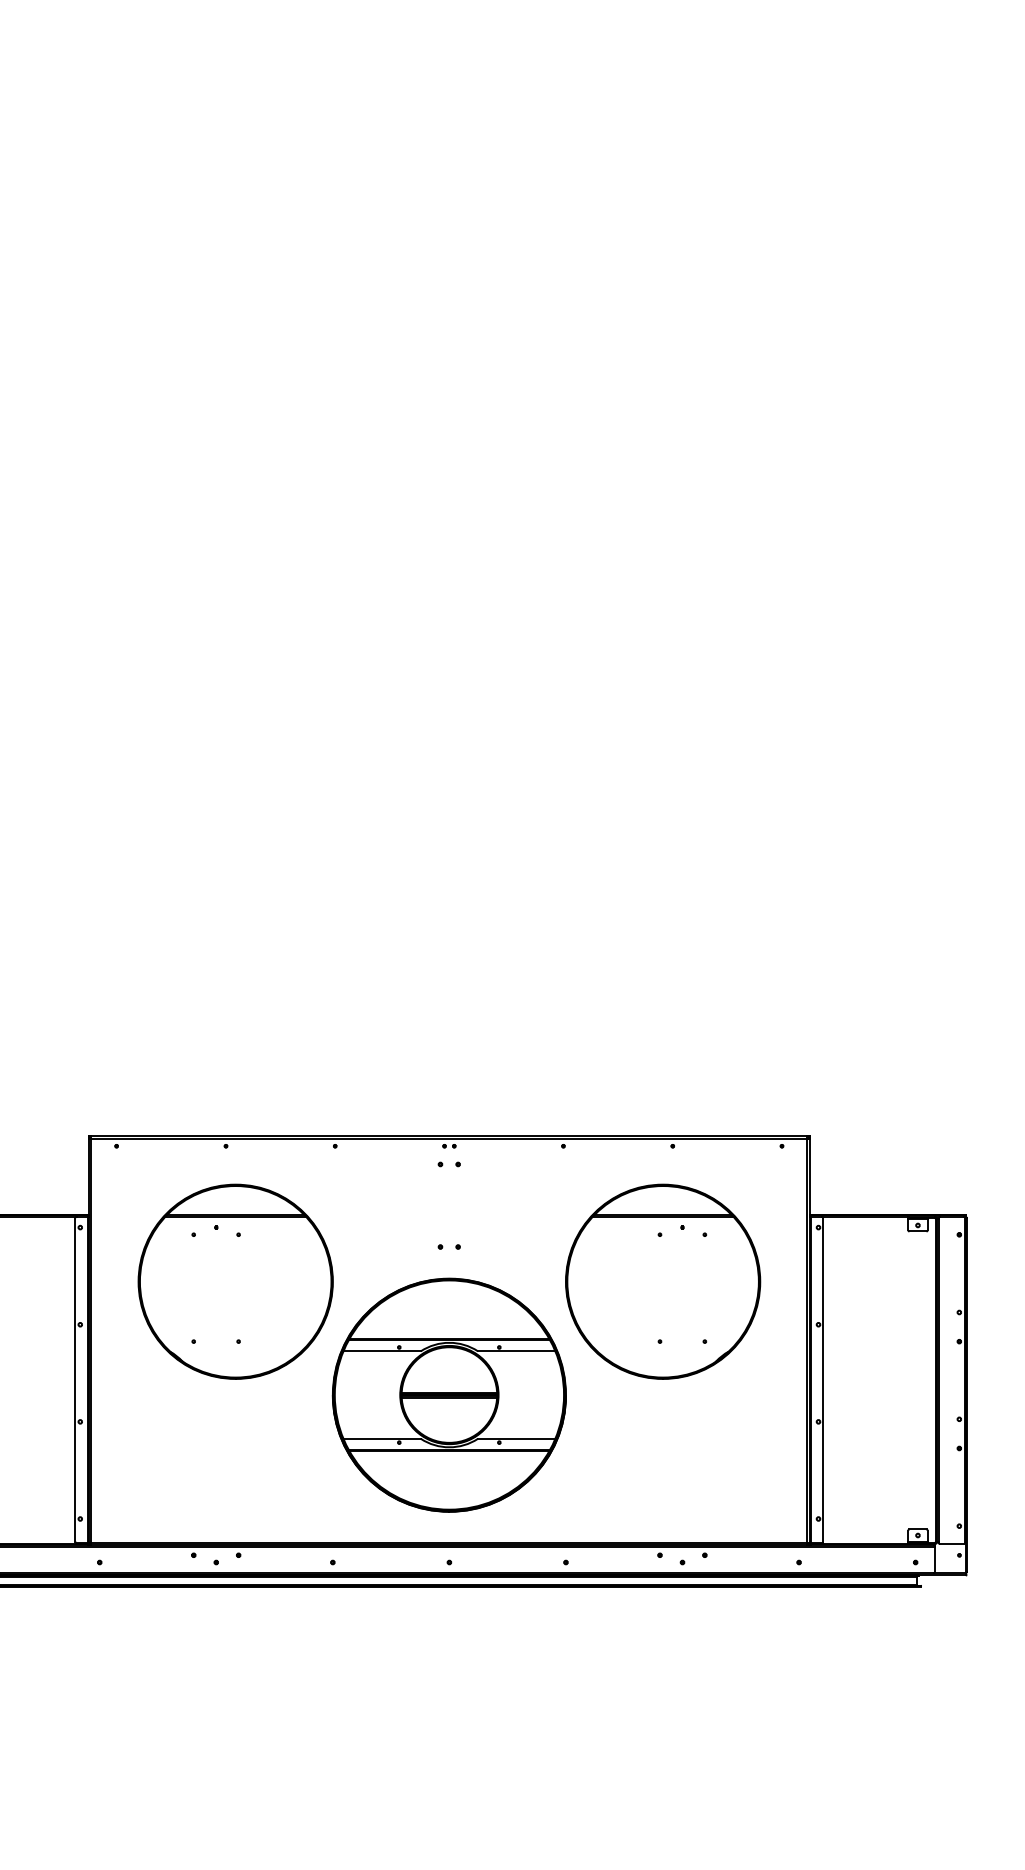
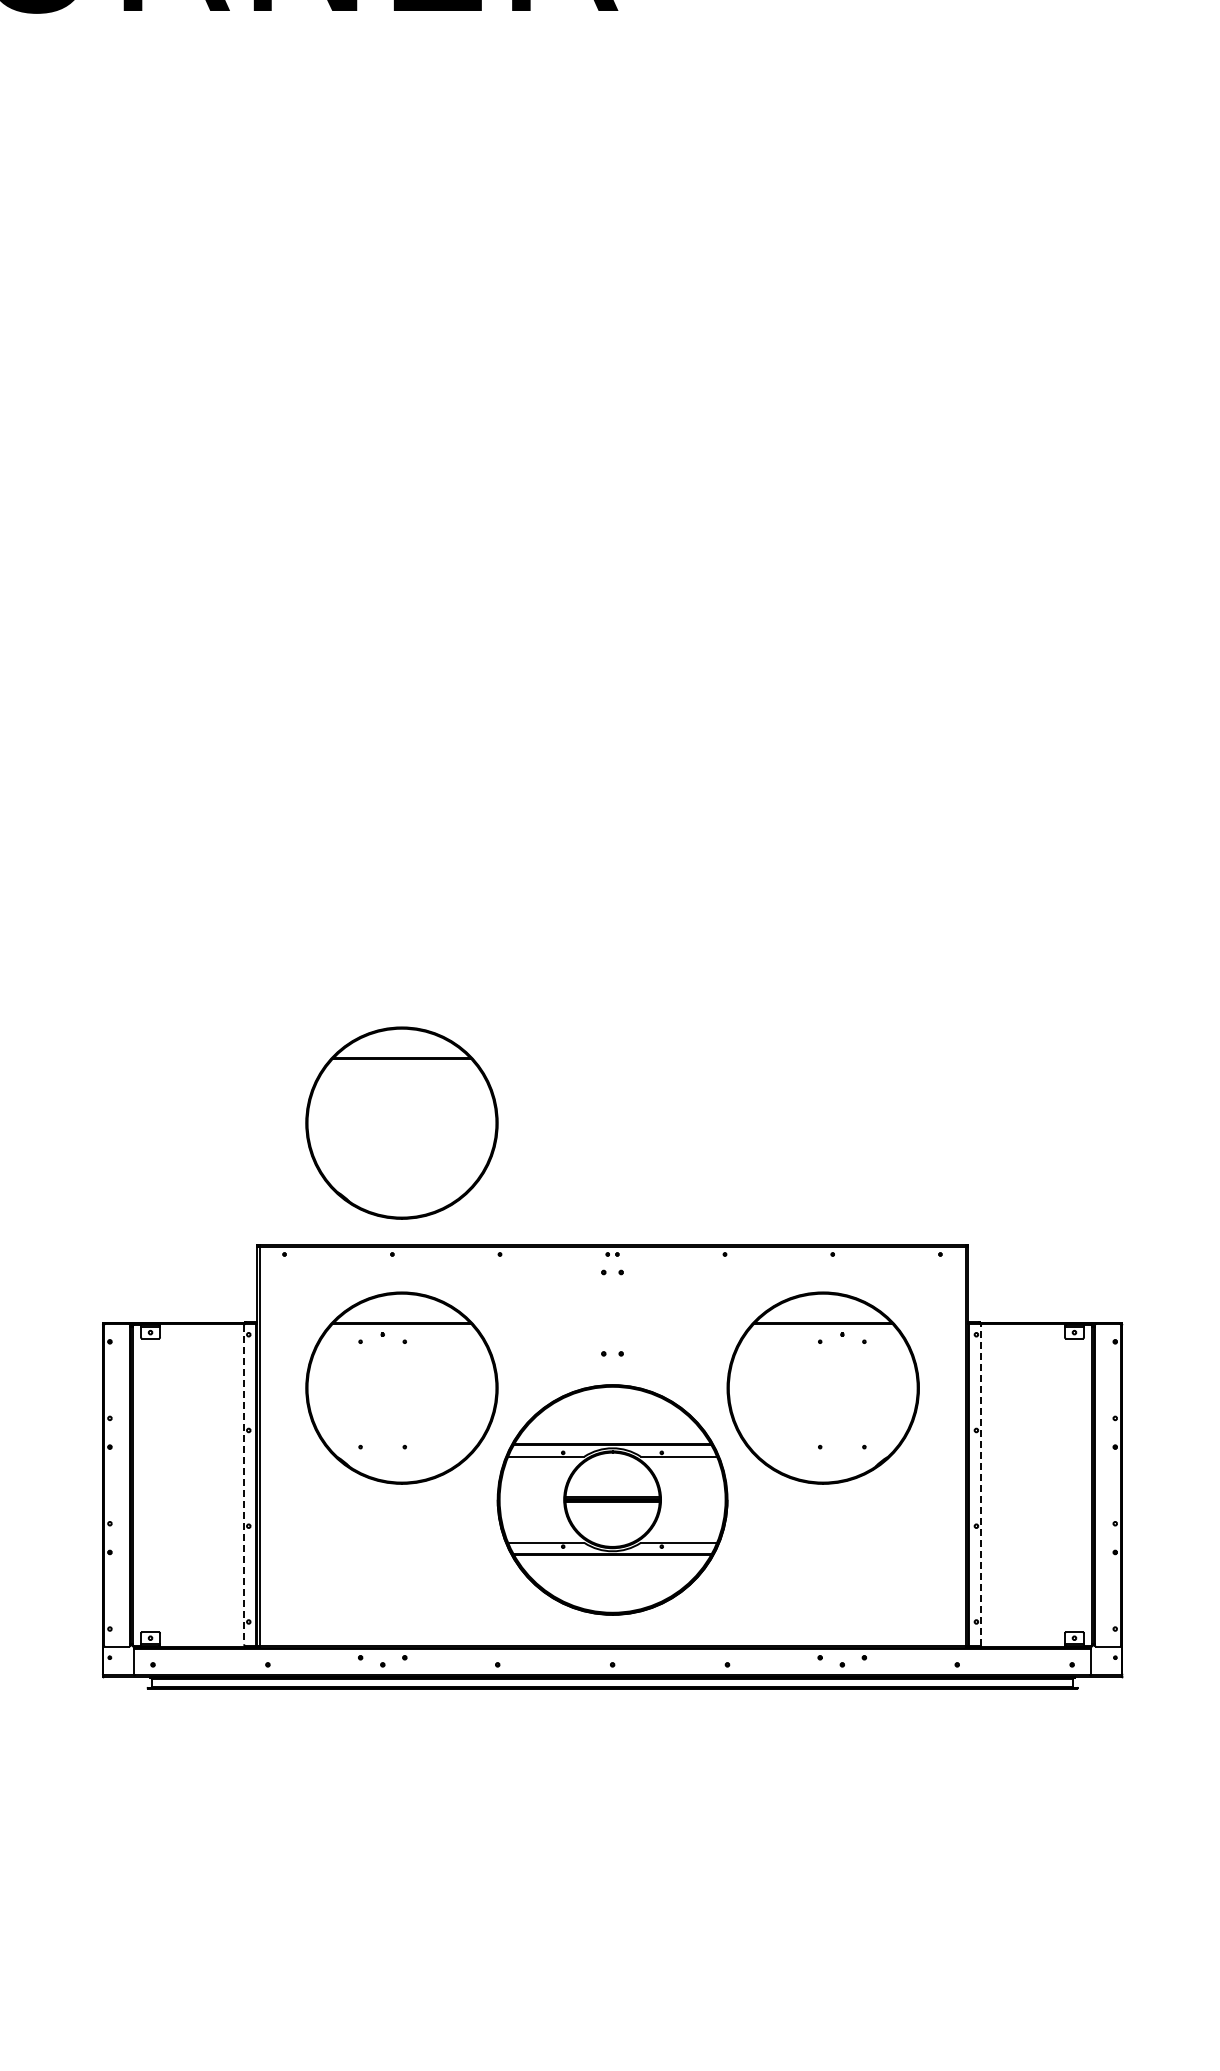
part: (235, 1012) -> (401, 1122), added
line: (75, 1379) -> (244, 1484), solid -> dashed
line: (823, 1379) -> (981, 1484), solid -> dashed

